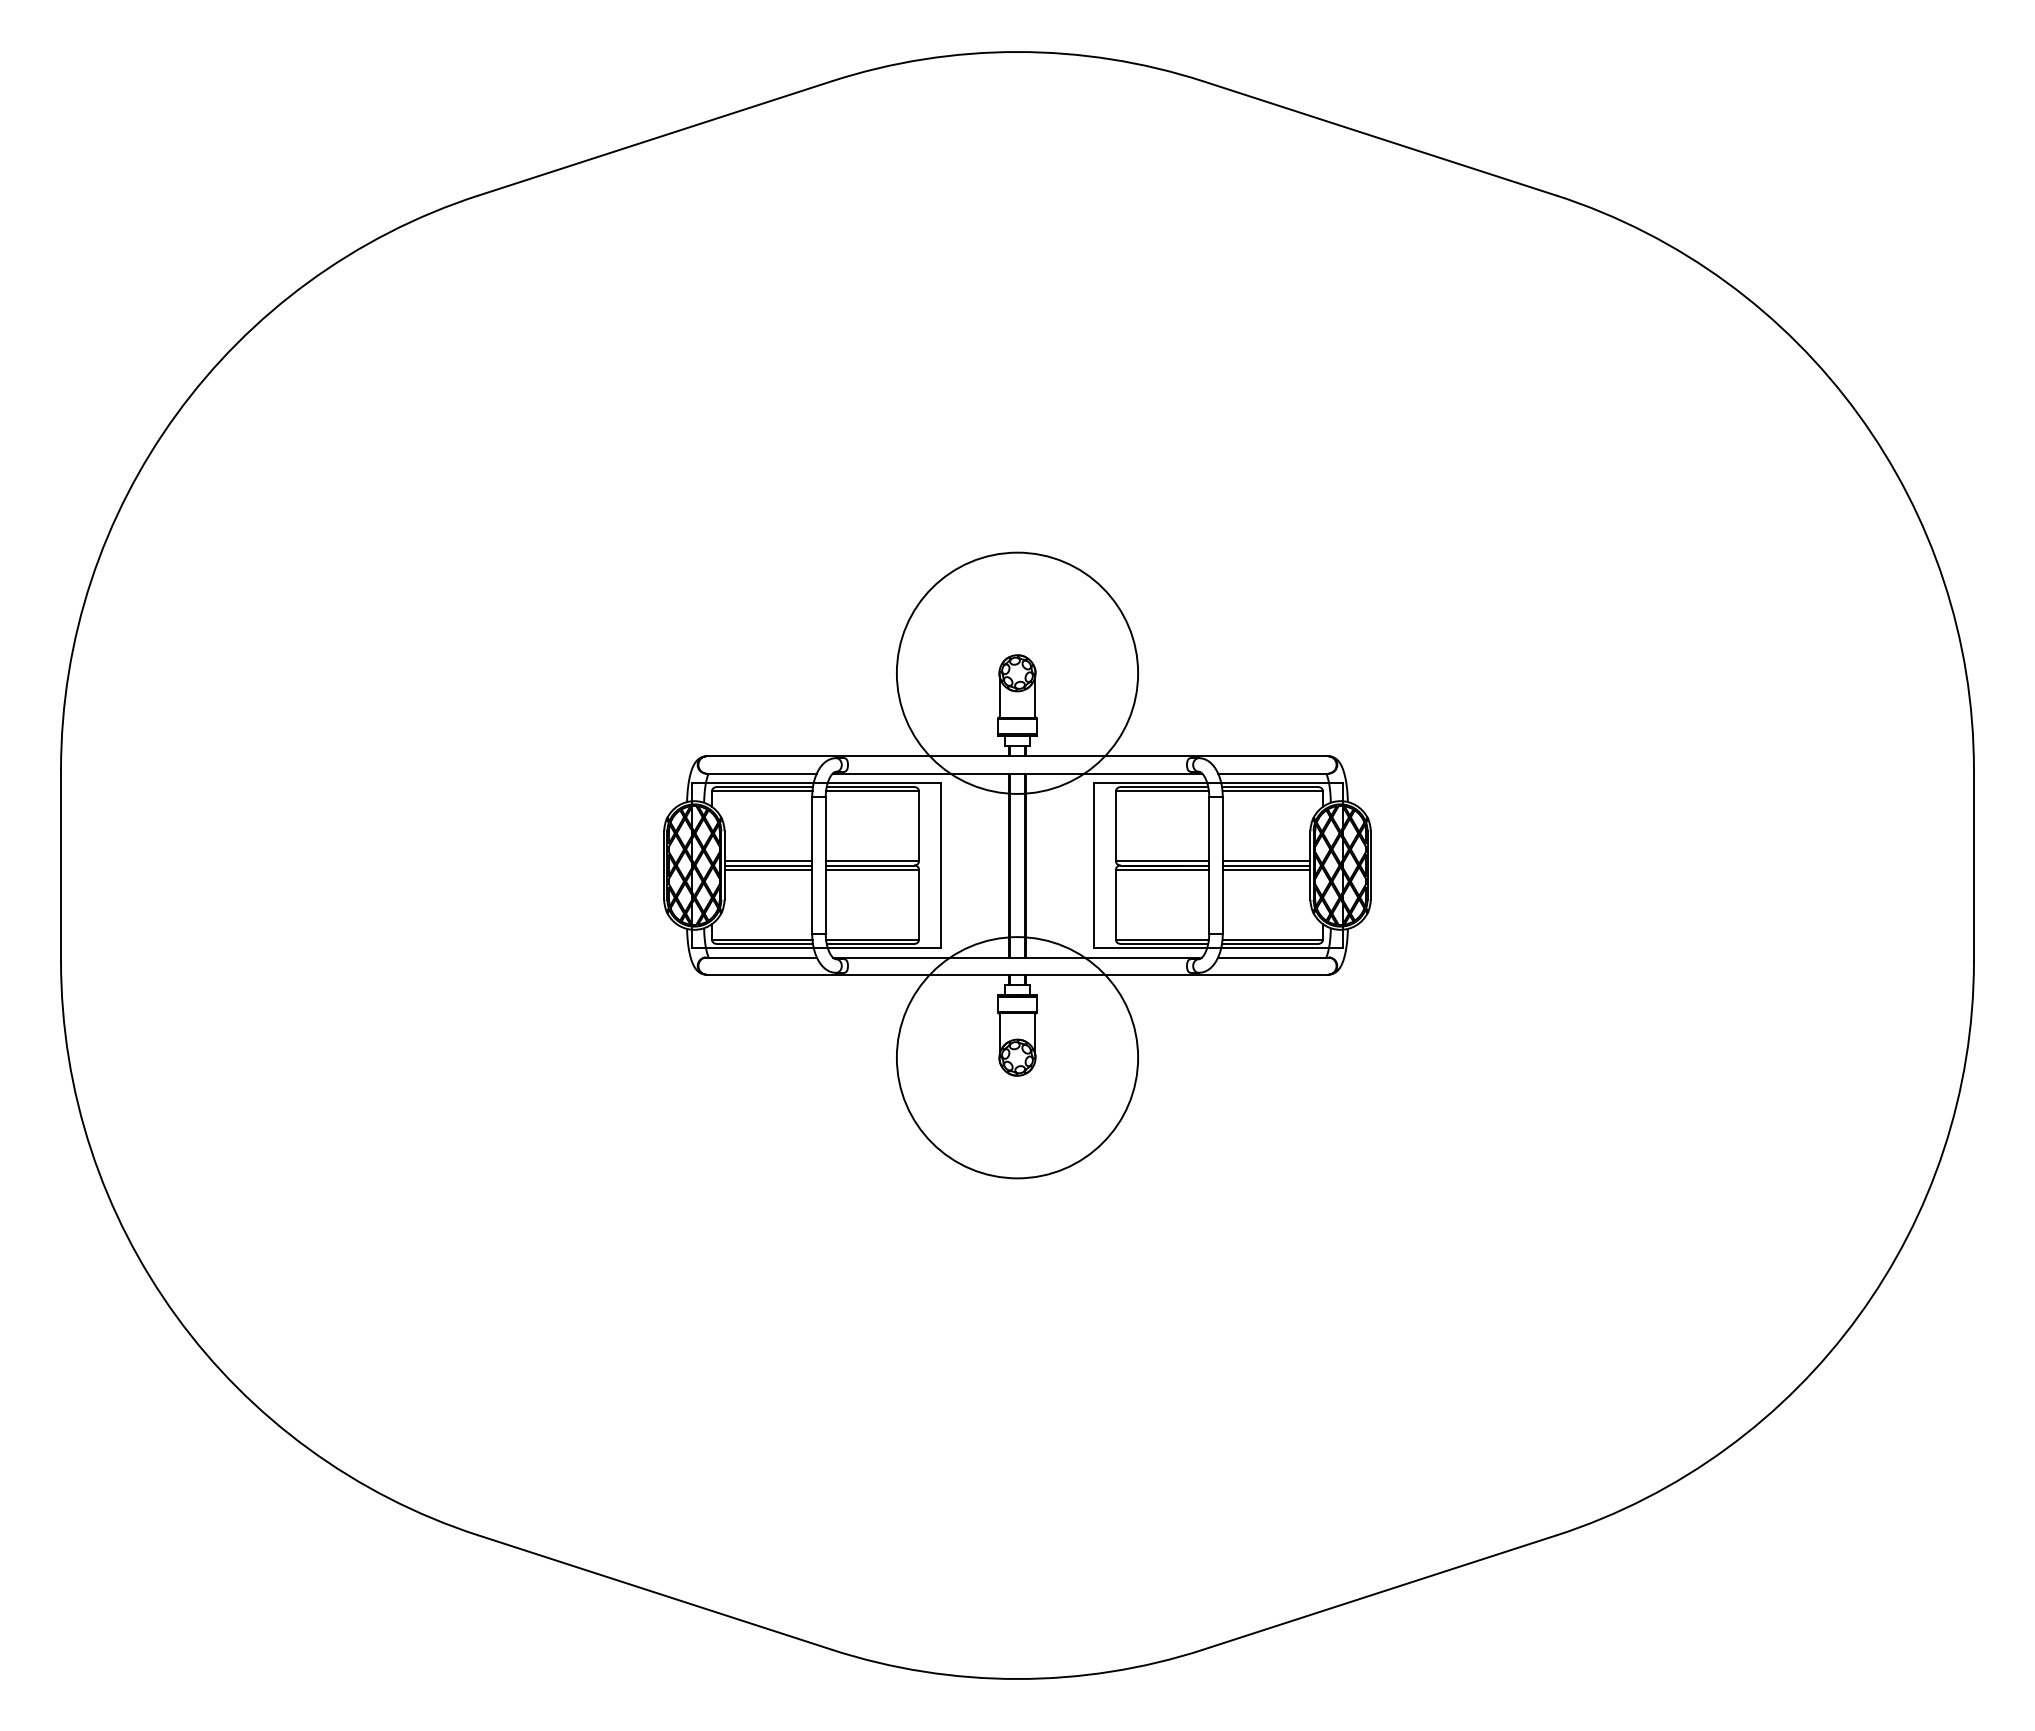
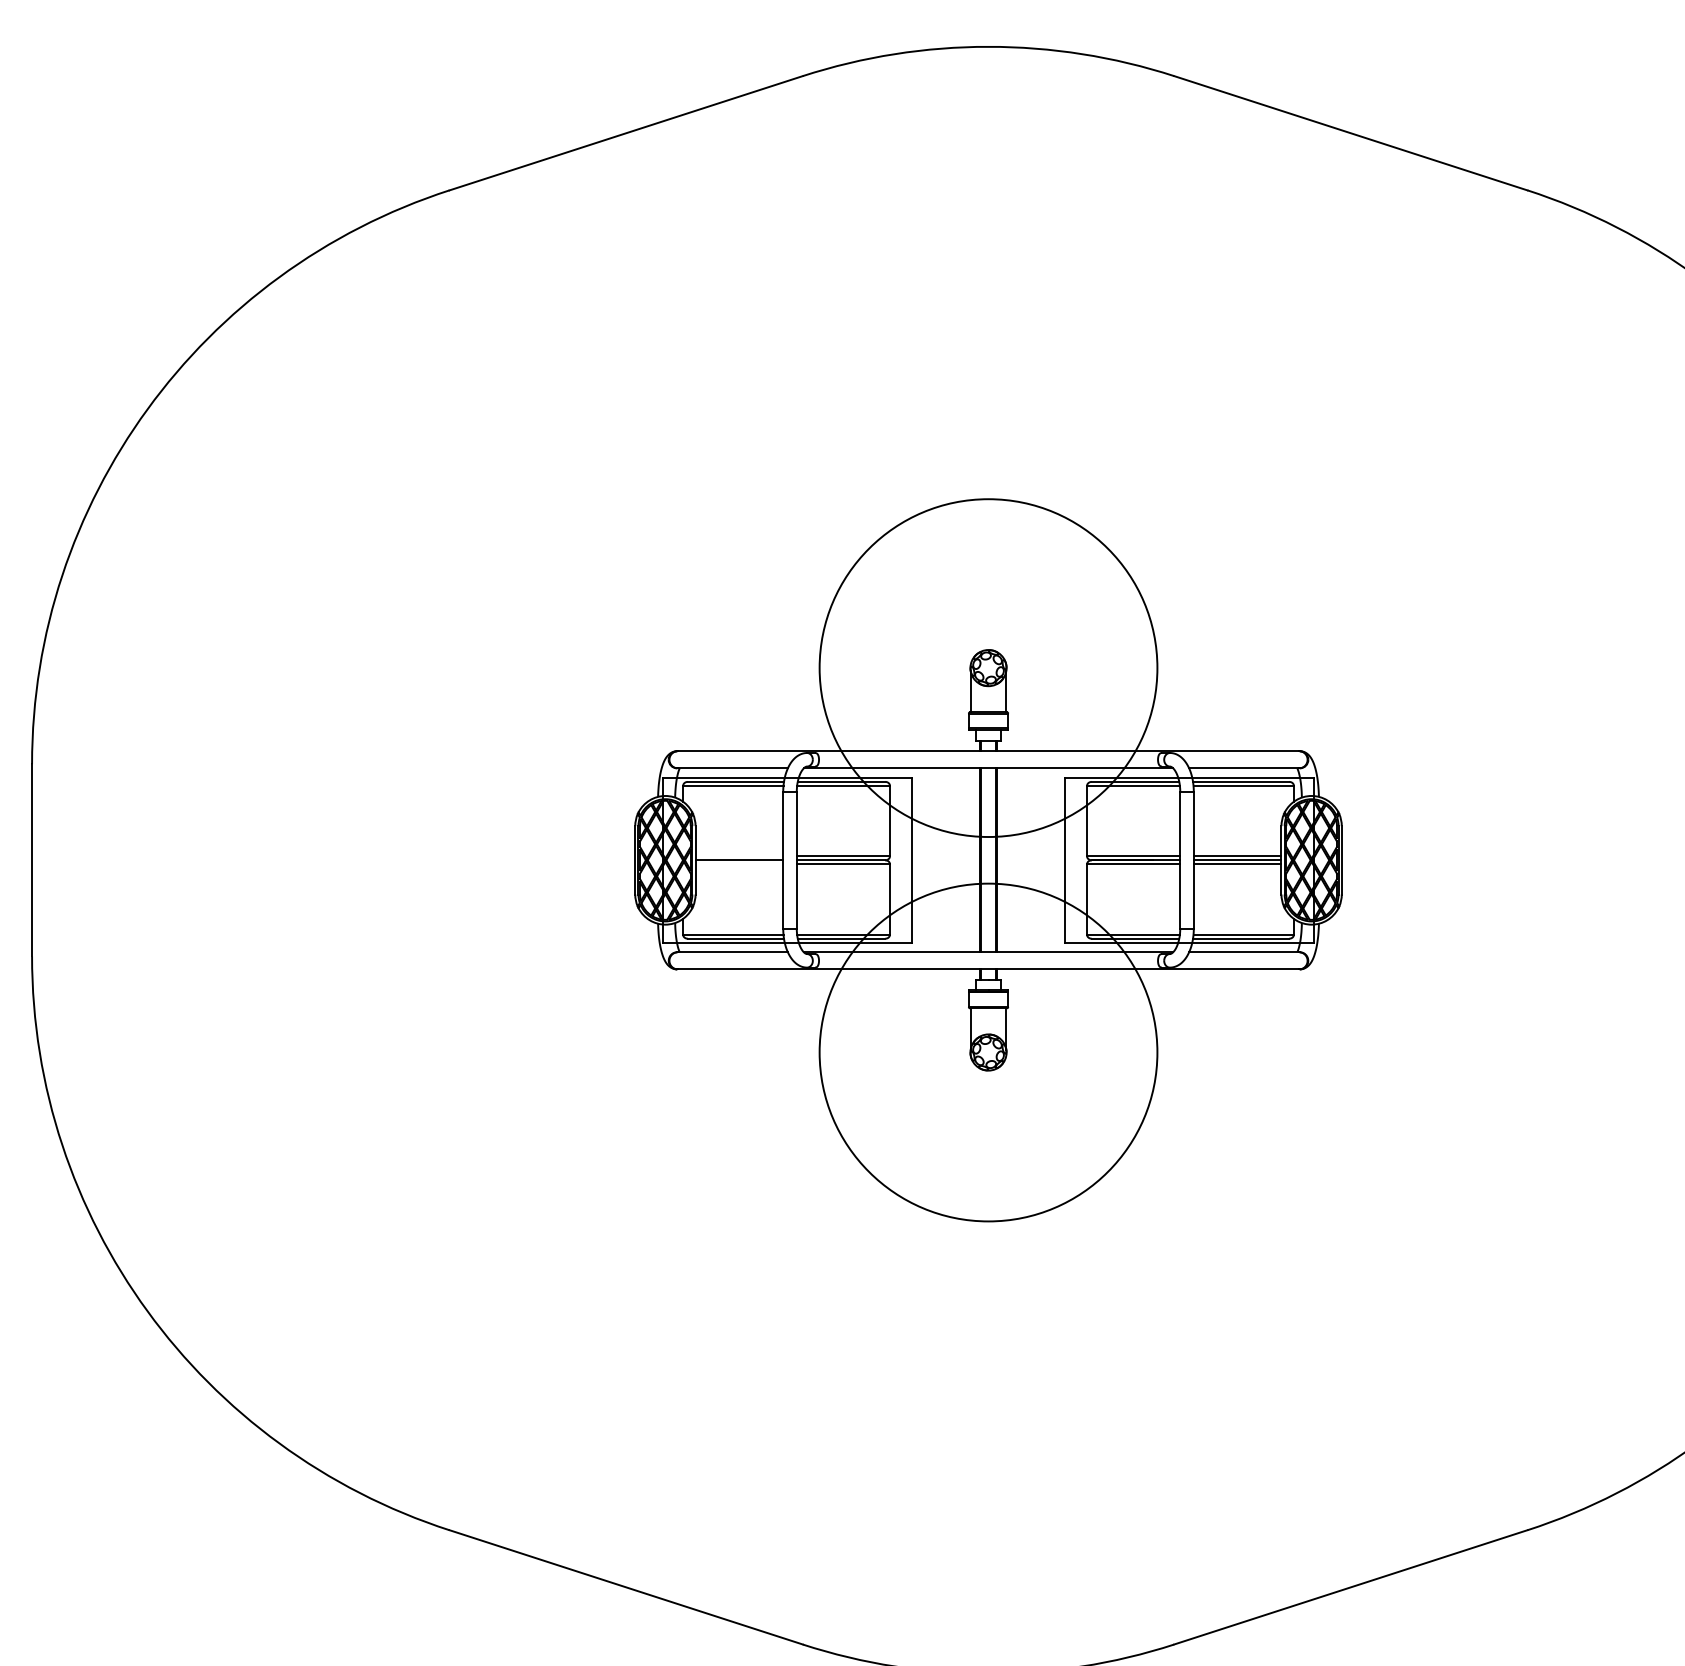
circle: (1017, 672) -> (988, 667), size x1.4
line: (768, 861) -> (739, 856), removed
line: (768, 869) -> (739, 864), removed
circle: (1017, 1057) -> (988, 1052), size x1.4

